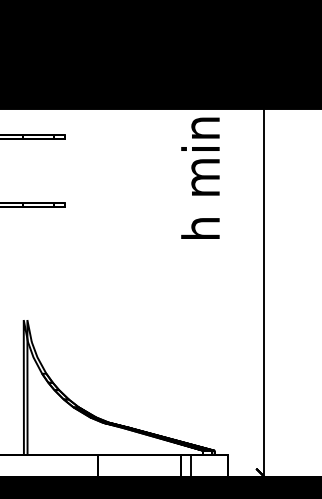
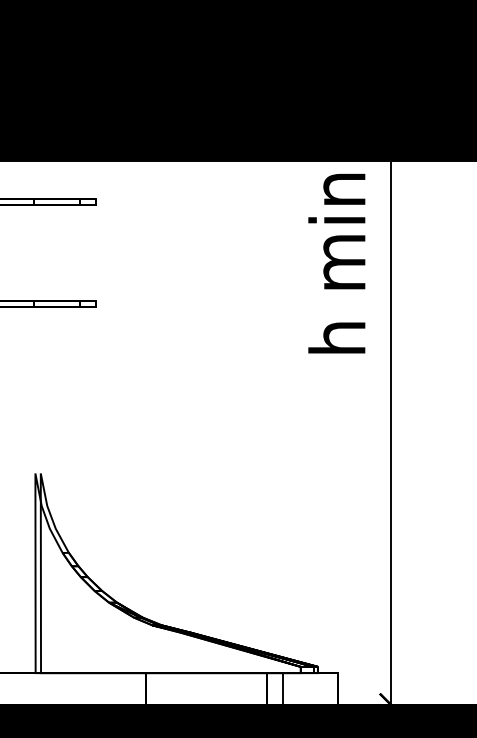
text: (200, 177) -> (336, 262), moved

